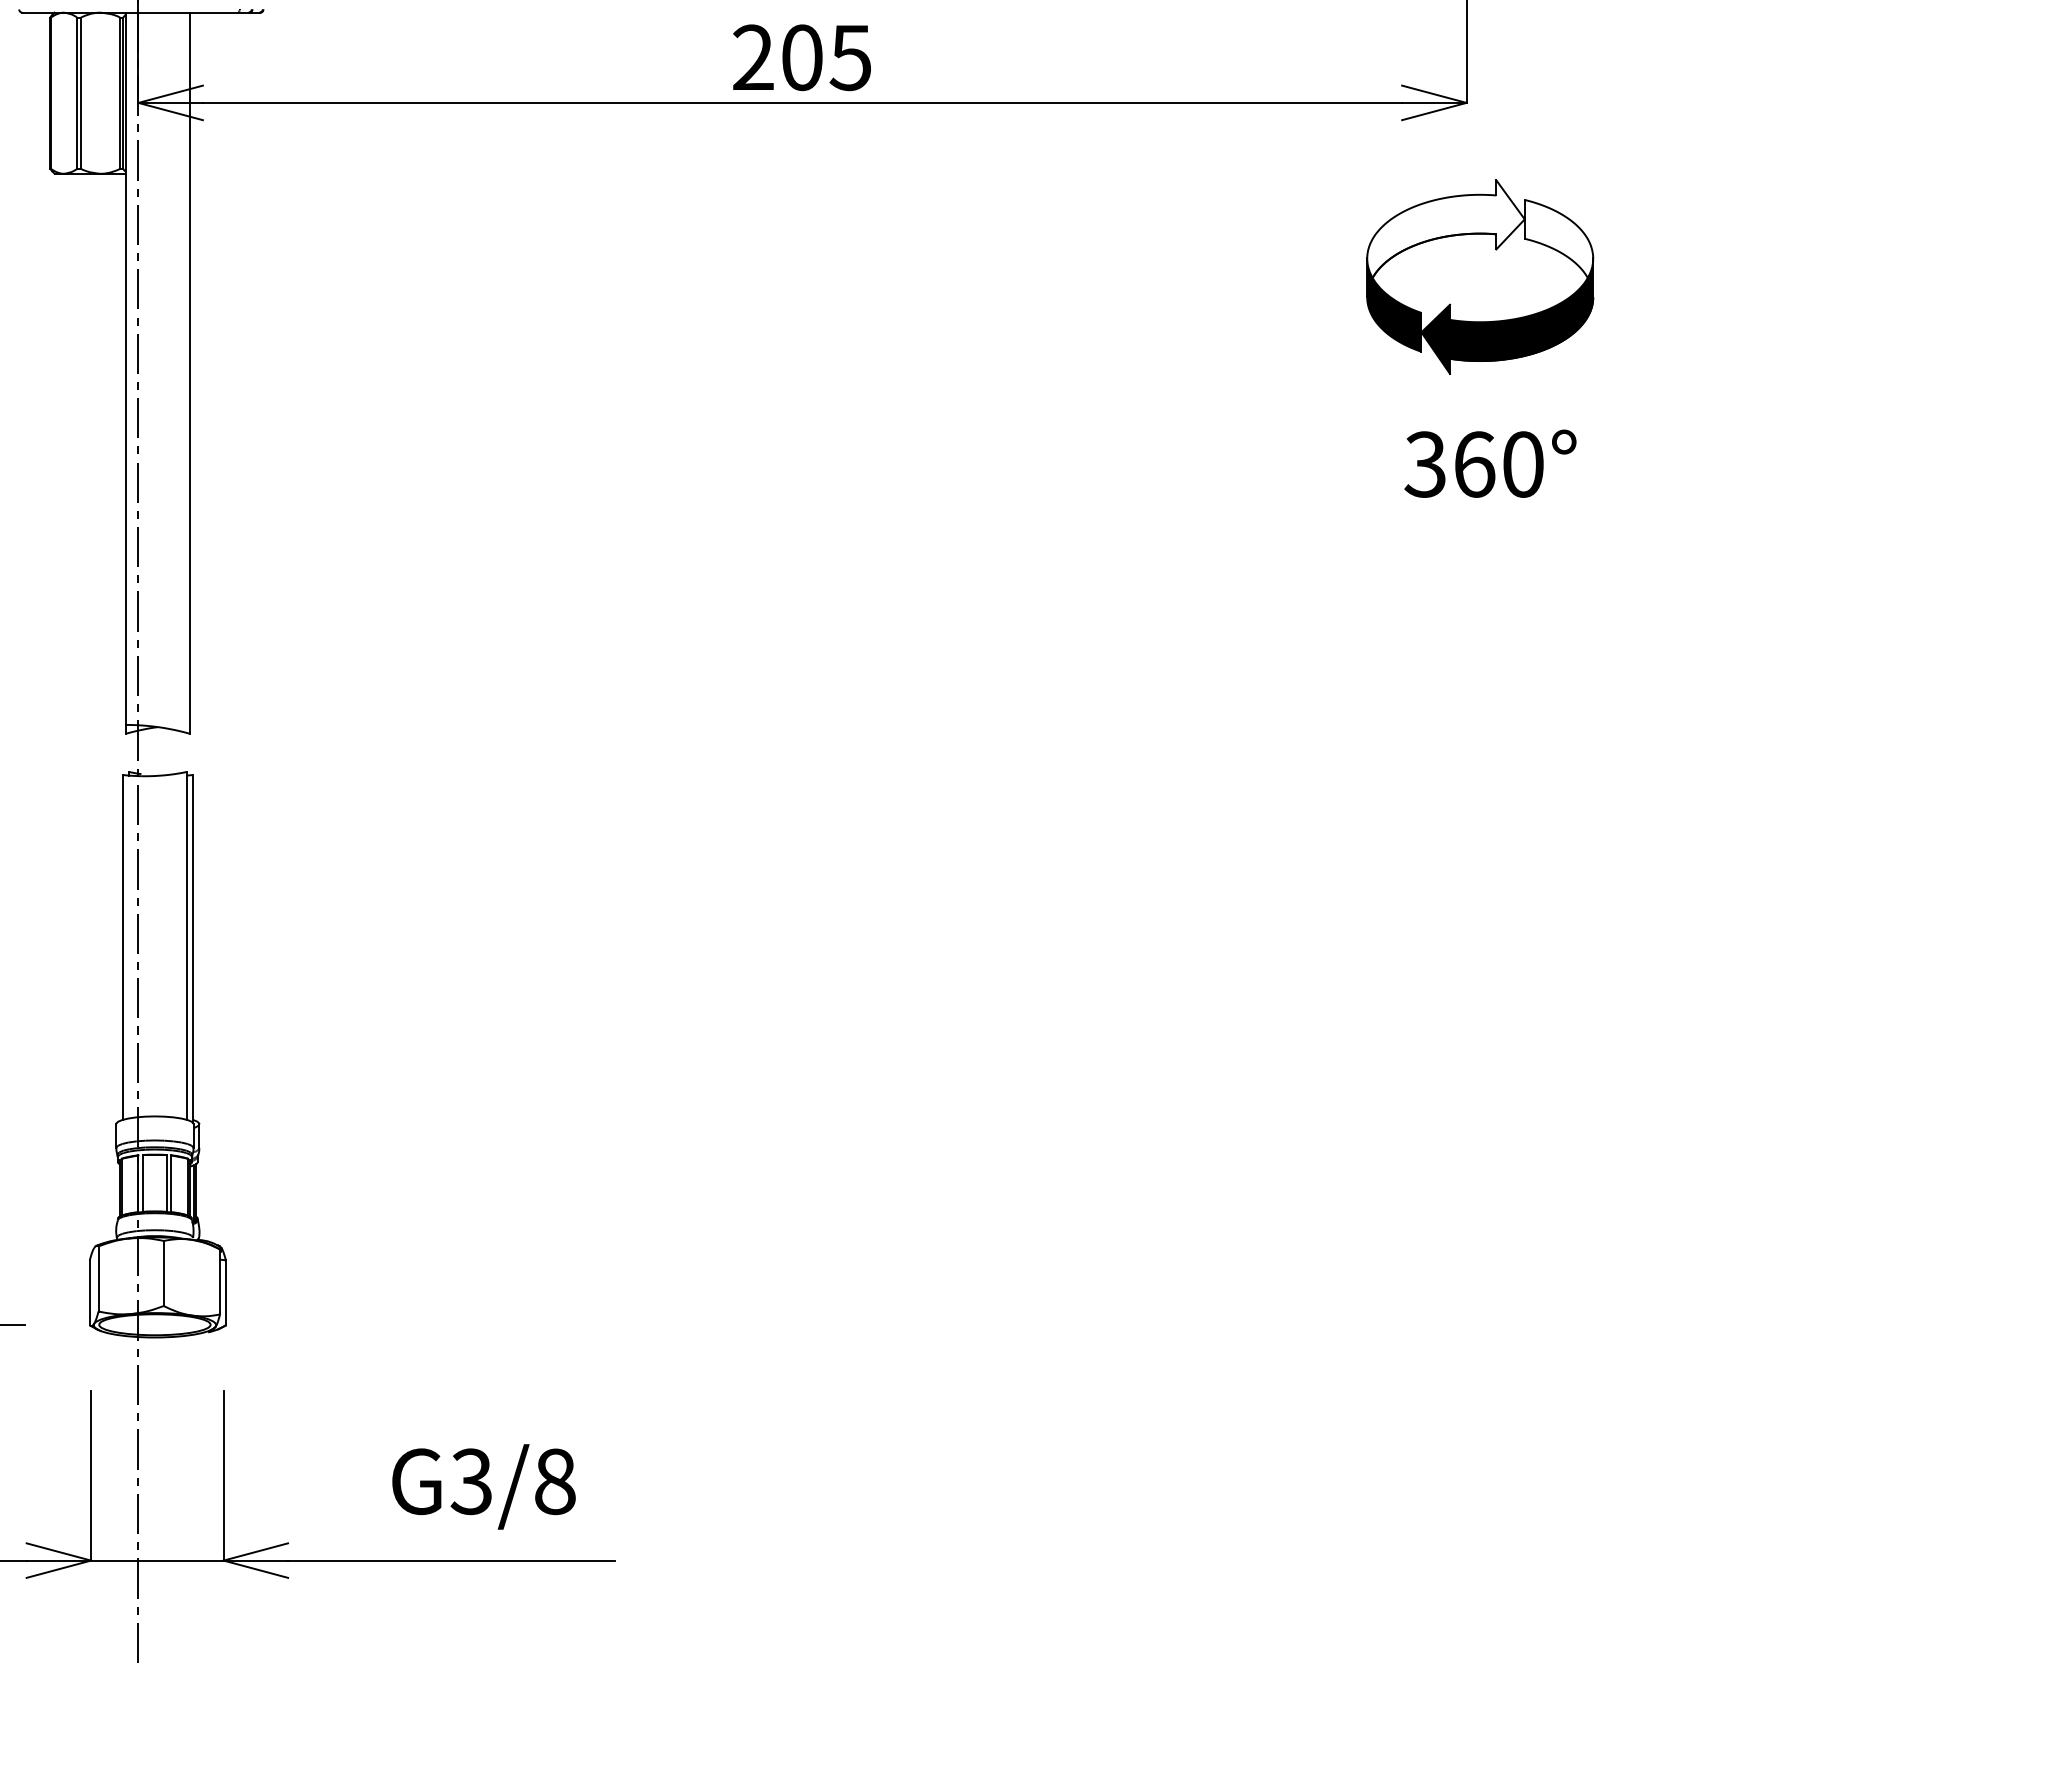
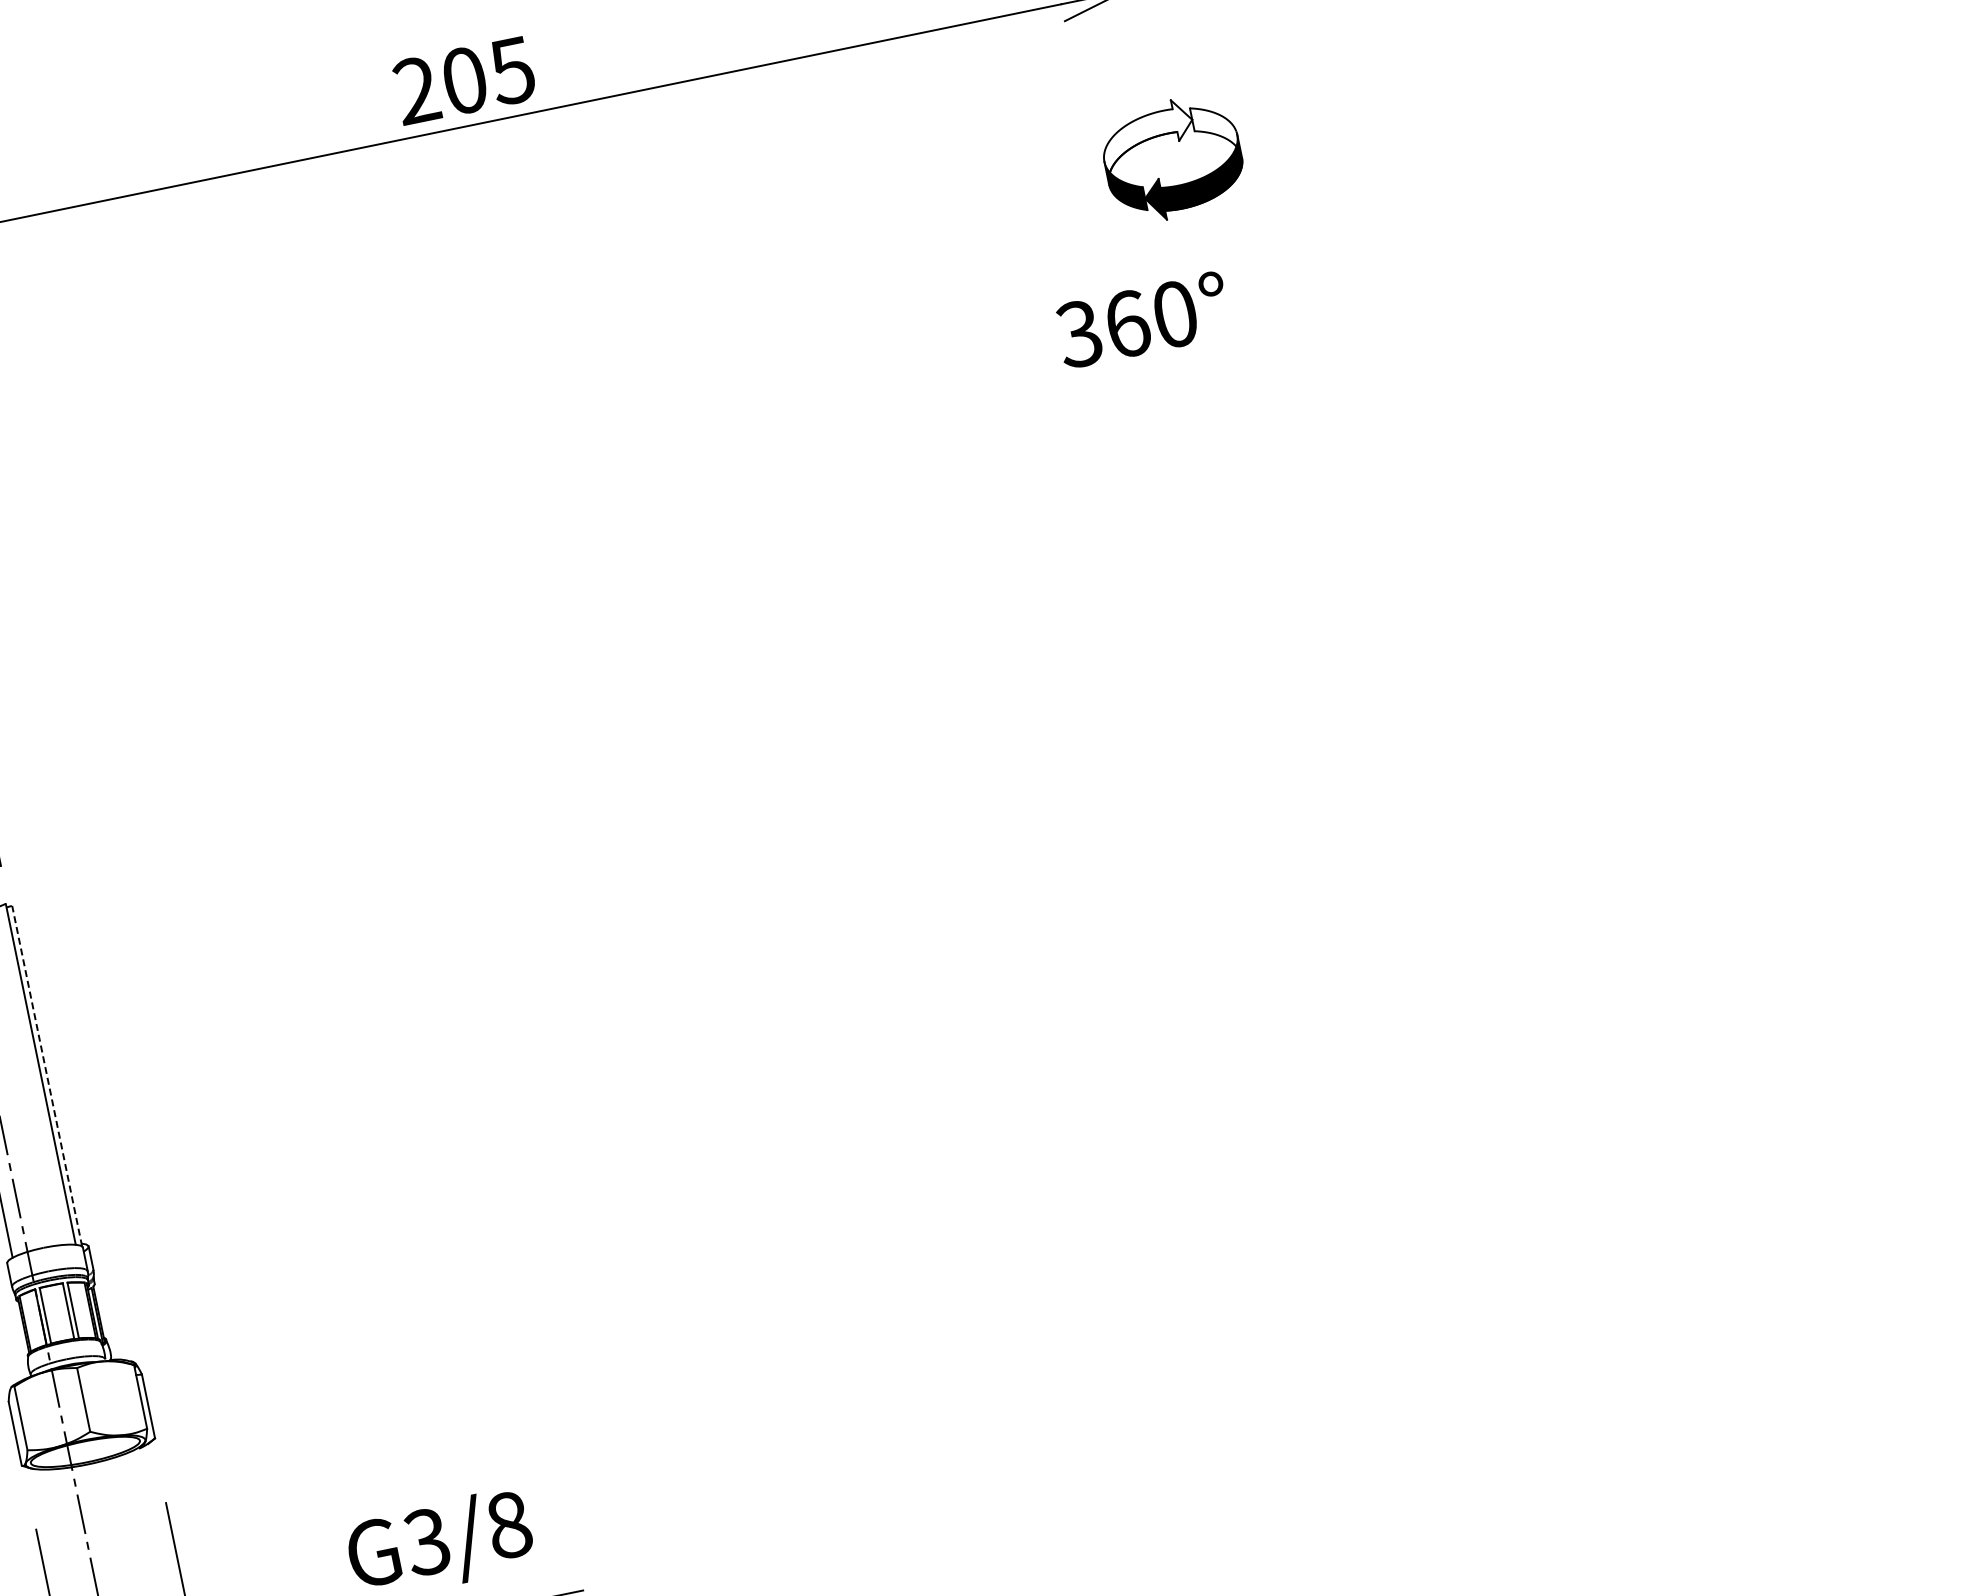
part: (1480, 276) -> (1173, 158), size x0.6
text: (1490, 463) -> (1142, 319), moved
line: (193, 948) -> (47, 1075), solid -> dashed

